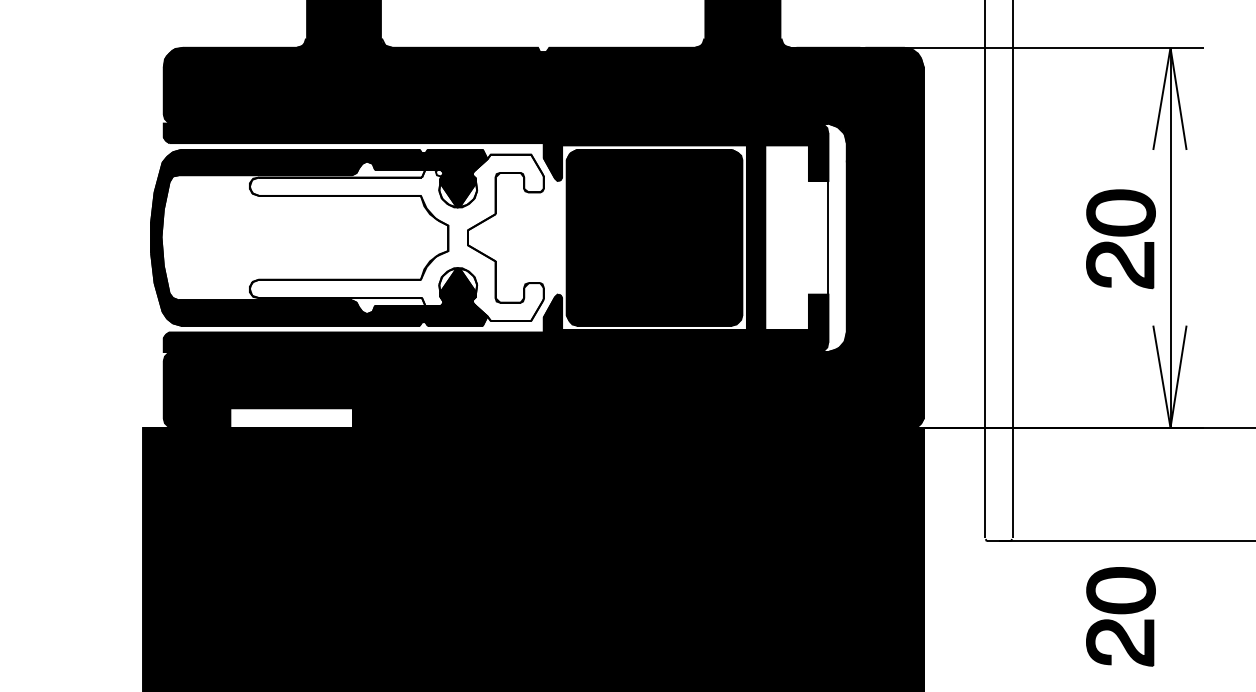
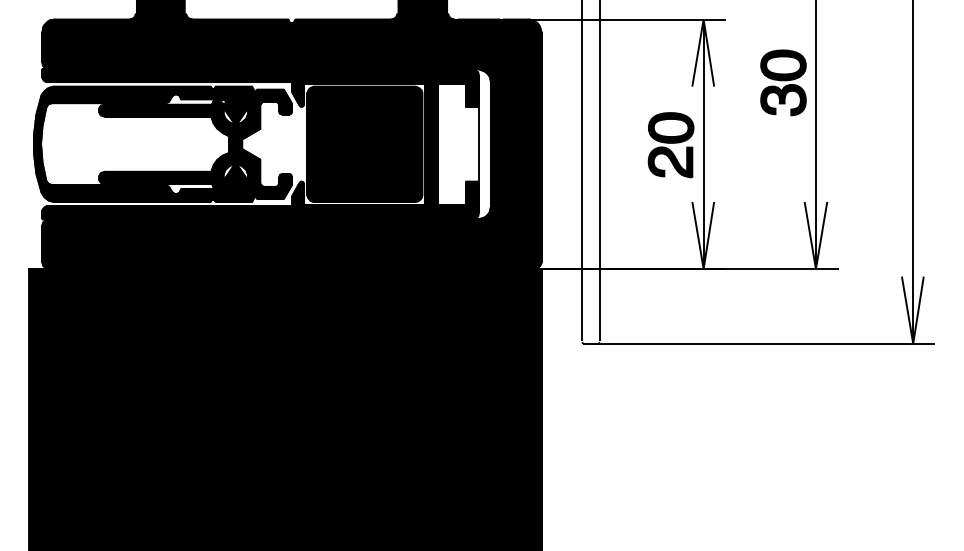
fill: (396, 236) -> (195, 143), added
fill: (291, 417) -> (126, 262), added
part: (1120, 617) -> (670, 393), removed

